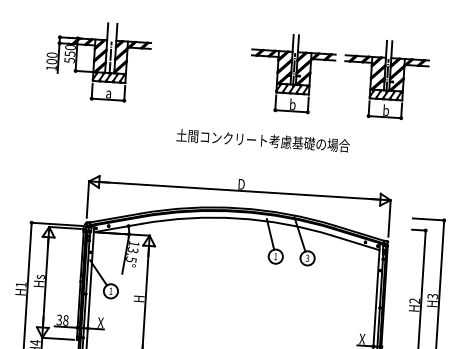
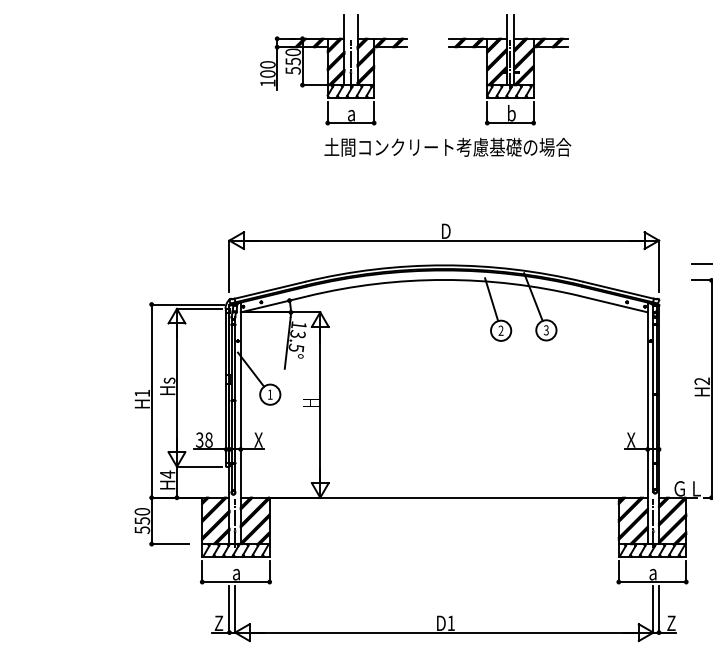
part: (98, 61) -> (333, 69), moved
part: (385, 79) -> (641, 69), removed
text: (262, 140) -> (447, 146), moved
text: (275, 256) -> (500, 330), 1 -> 2

